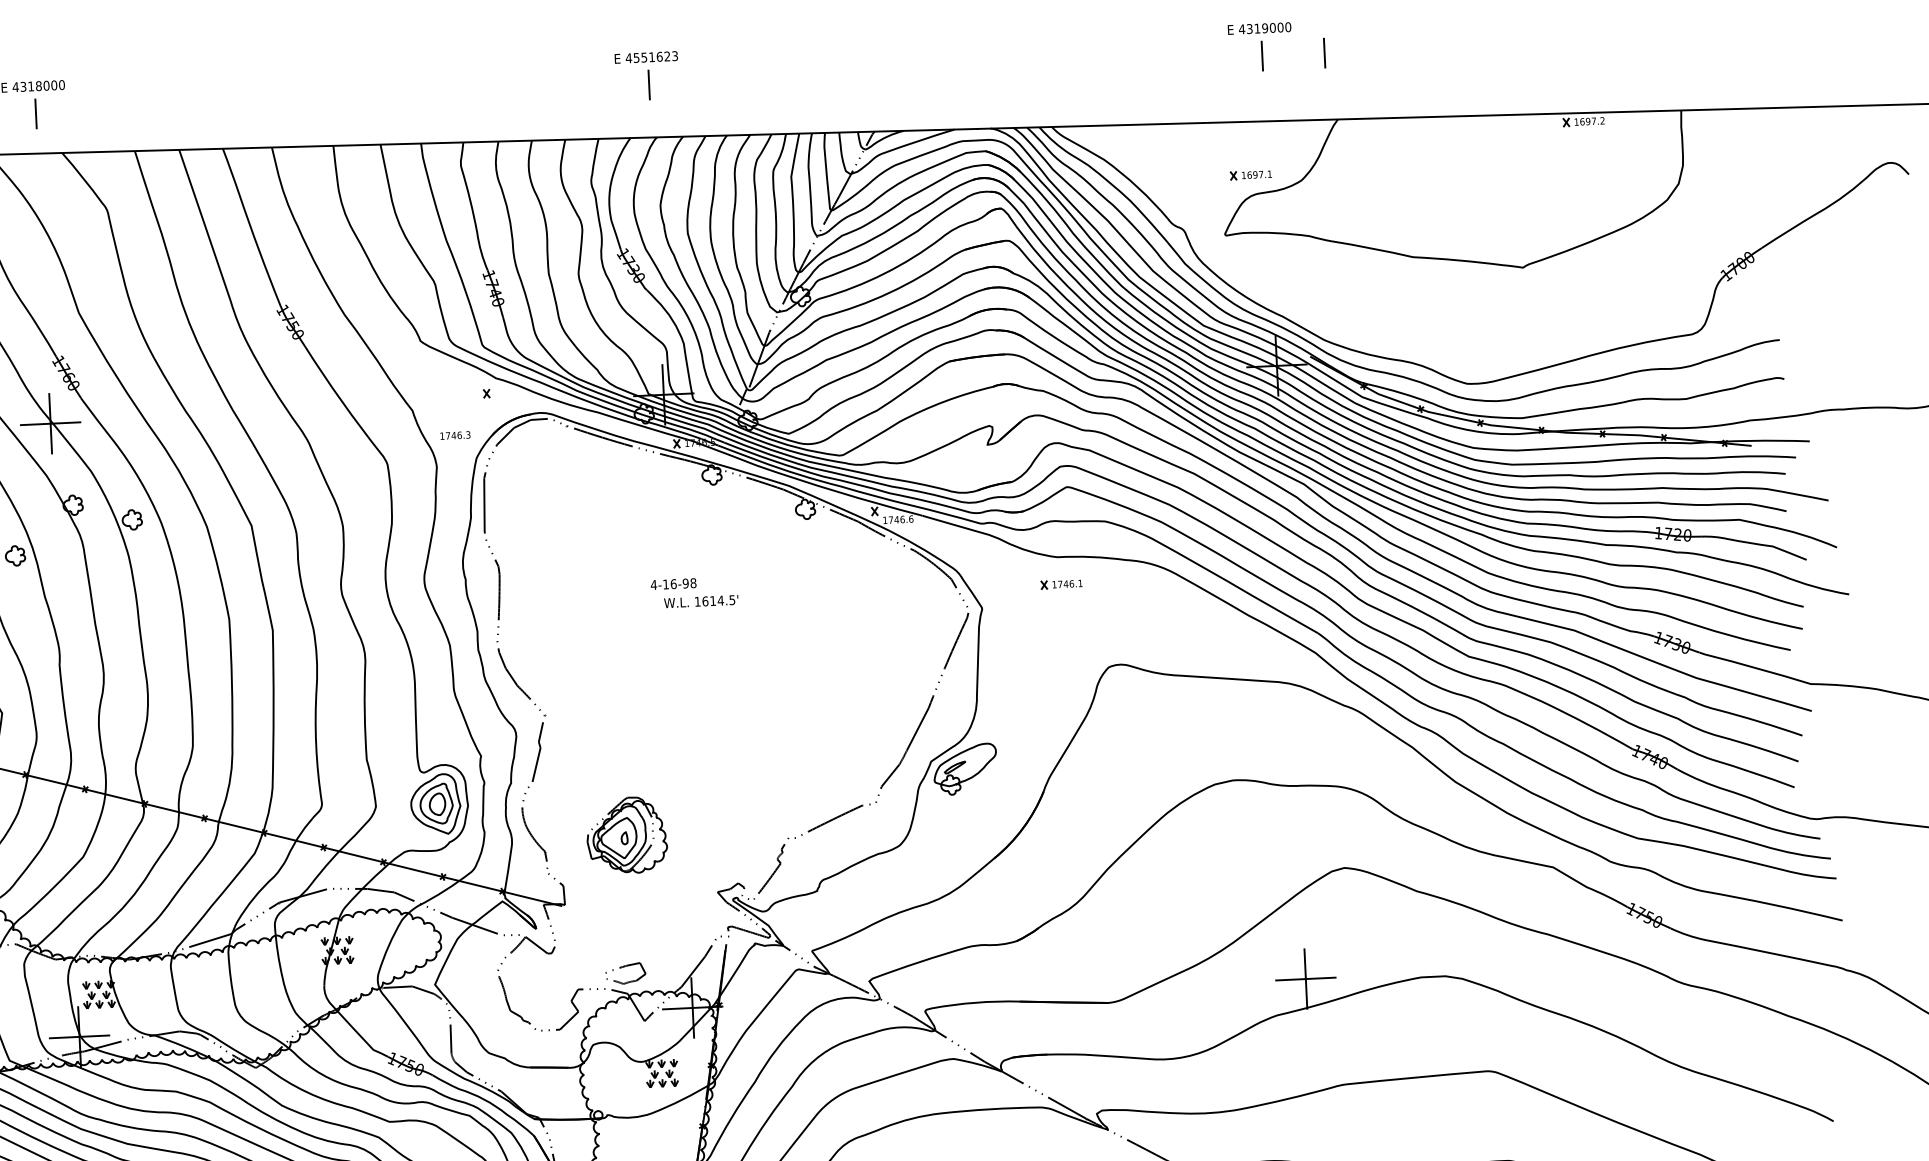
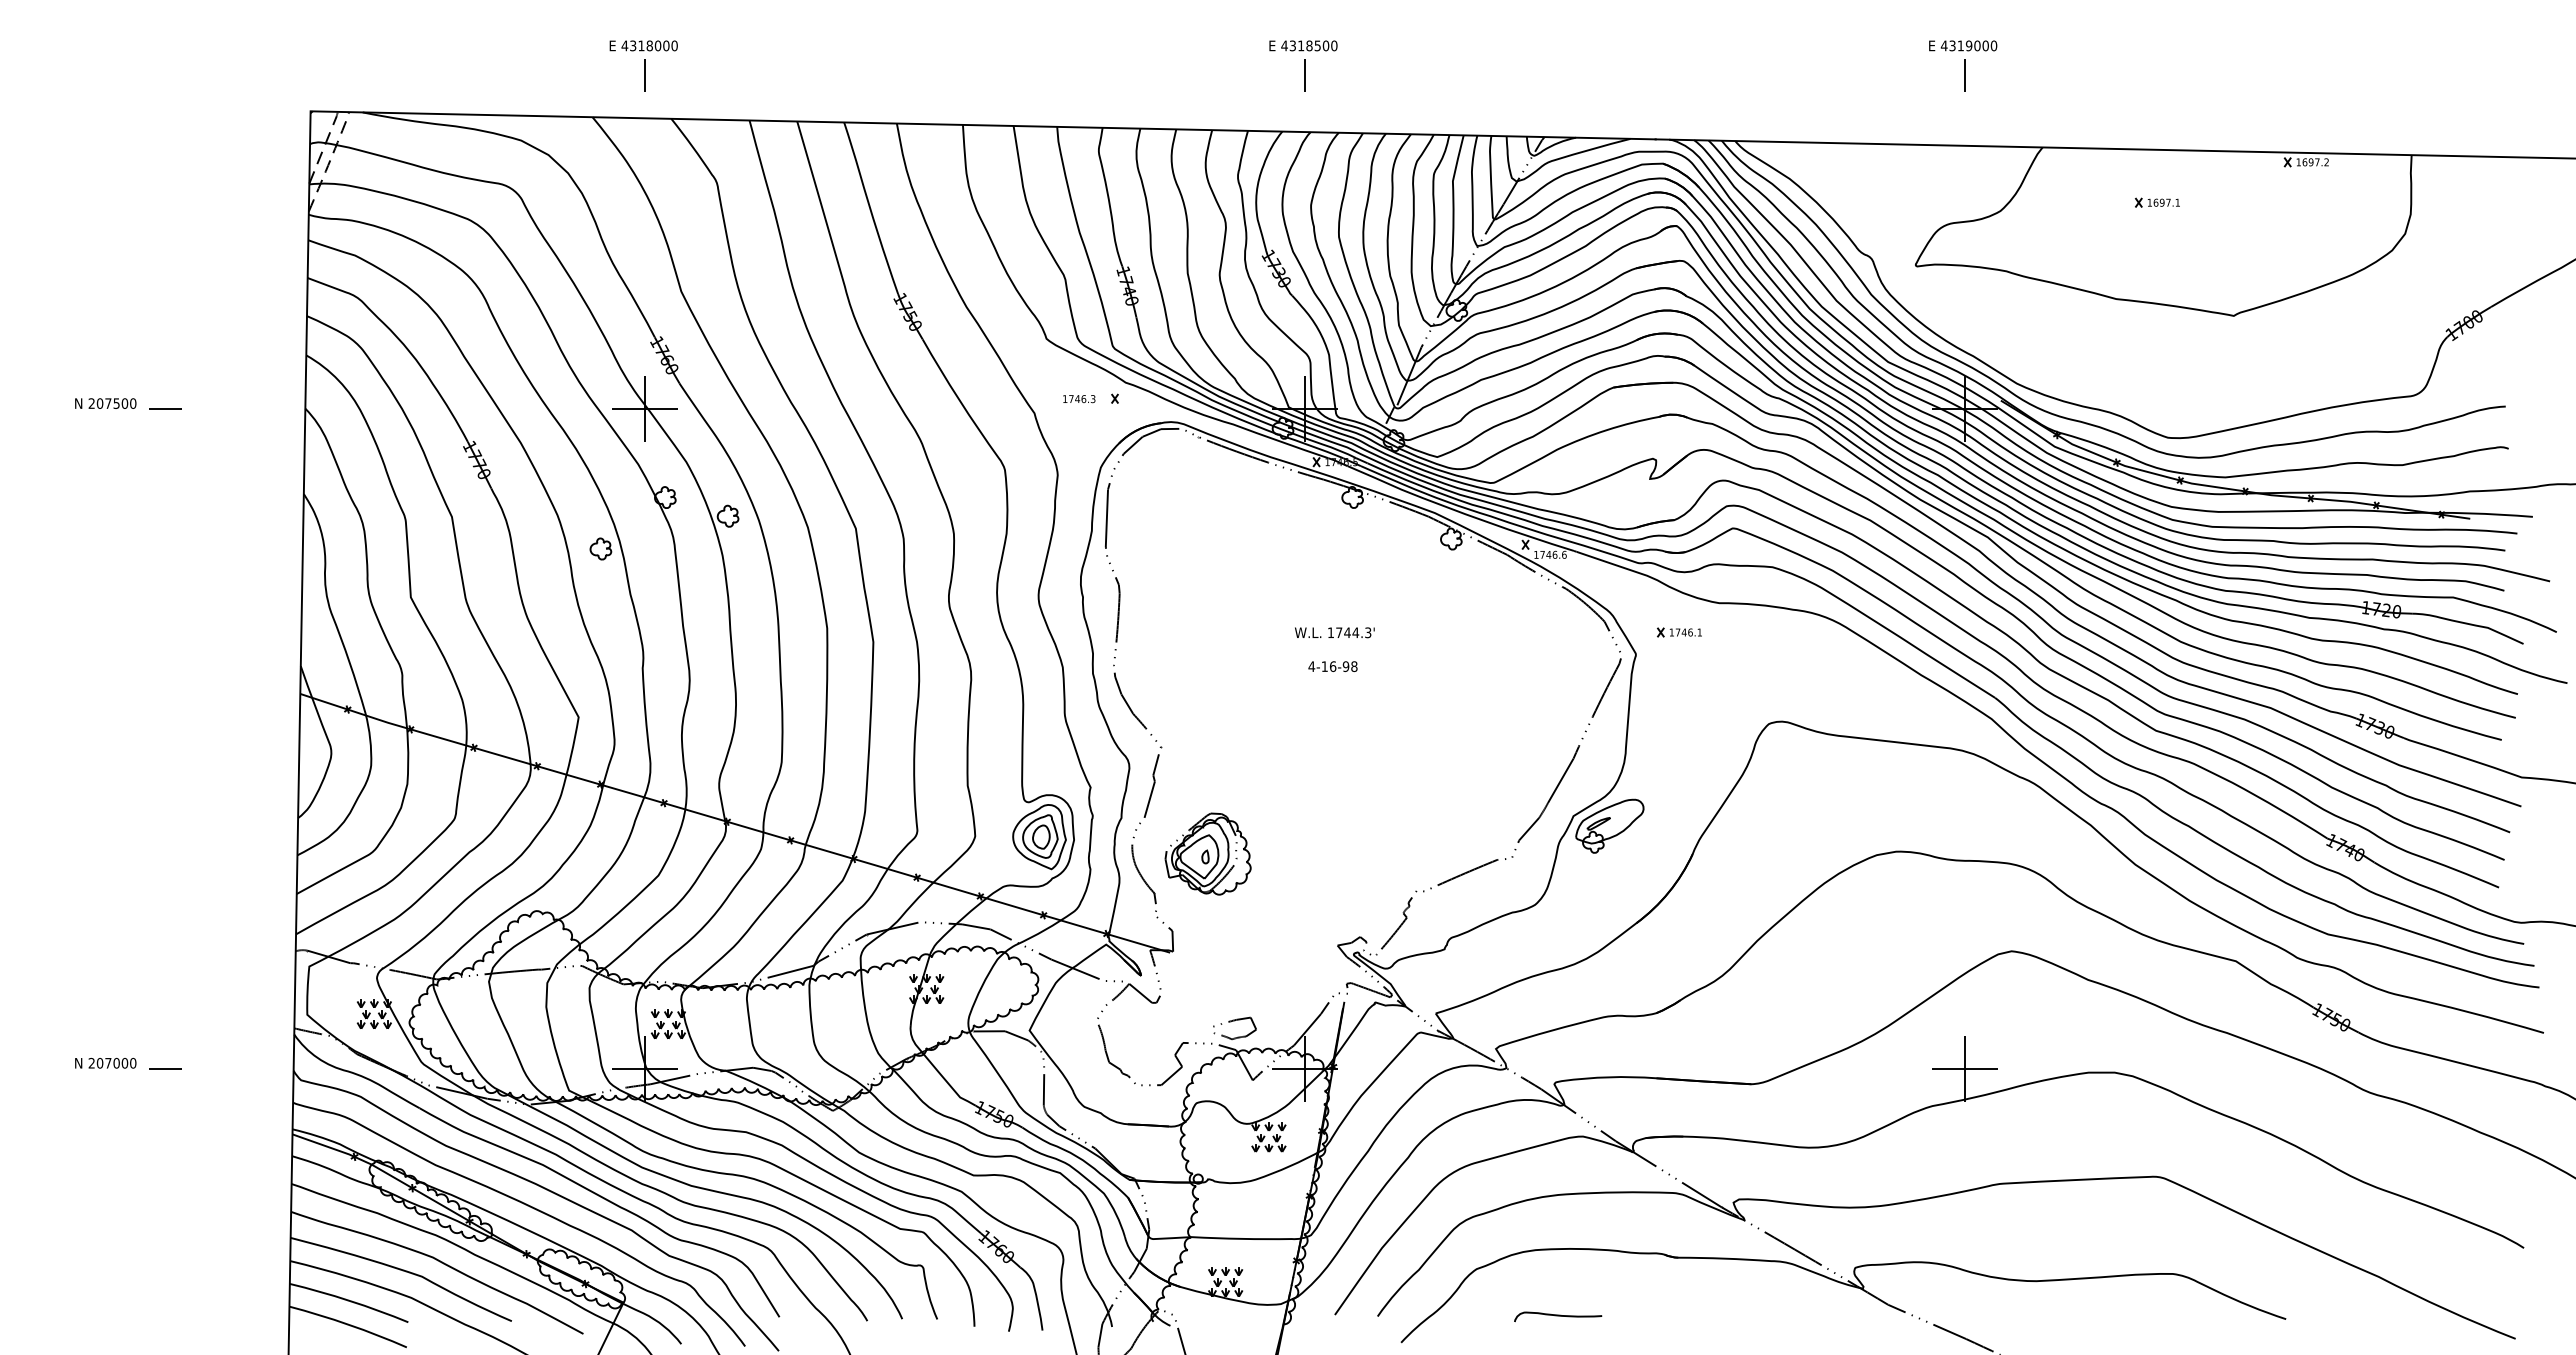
line: (1324, 53) -> (2031, 75), removed
text: (655, 56) -> (1313, 45), 4551623 -> 4318500
part: (1250, 174) -> (2157, 202), moved
text: (455, 435) -> (1079, 399), moved
text: (673, 584) -> (1332, 666), moved
part: (1061, 584) -> (1679, 632), moved
text: (718, 600) -> (1353, 632), 1614.5' -> 1744.3'
part: (626, 834) -> (1207, 853), moved

